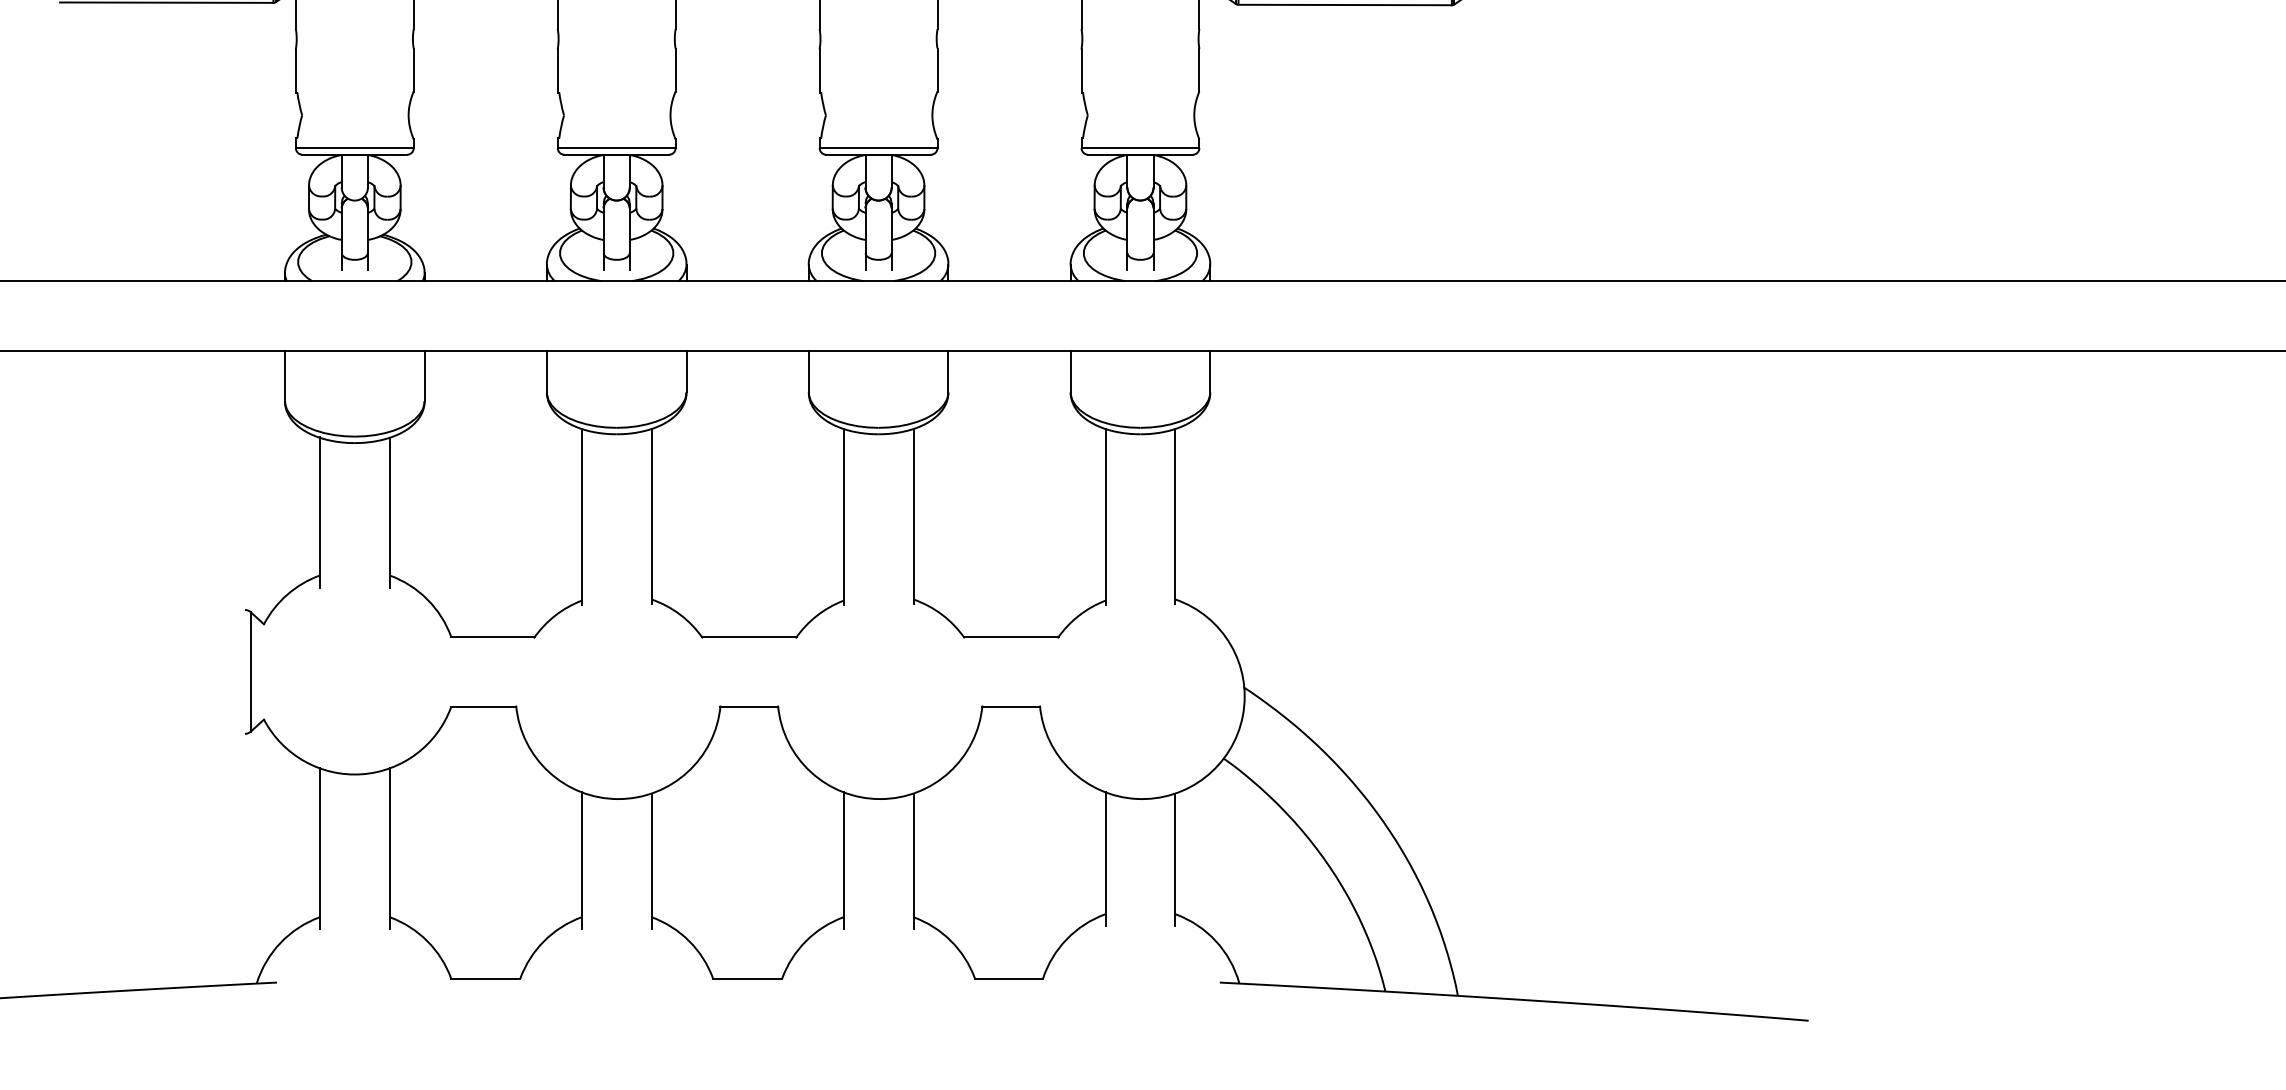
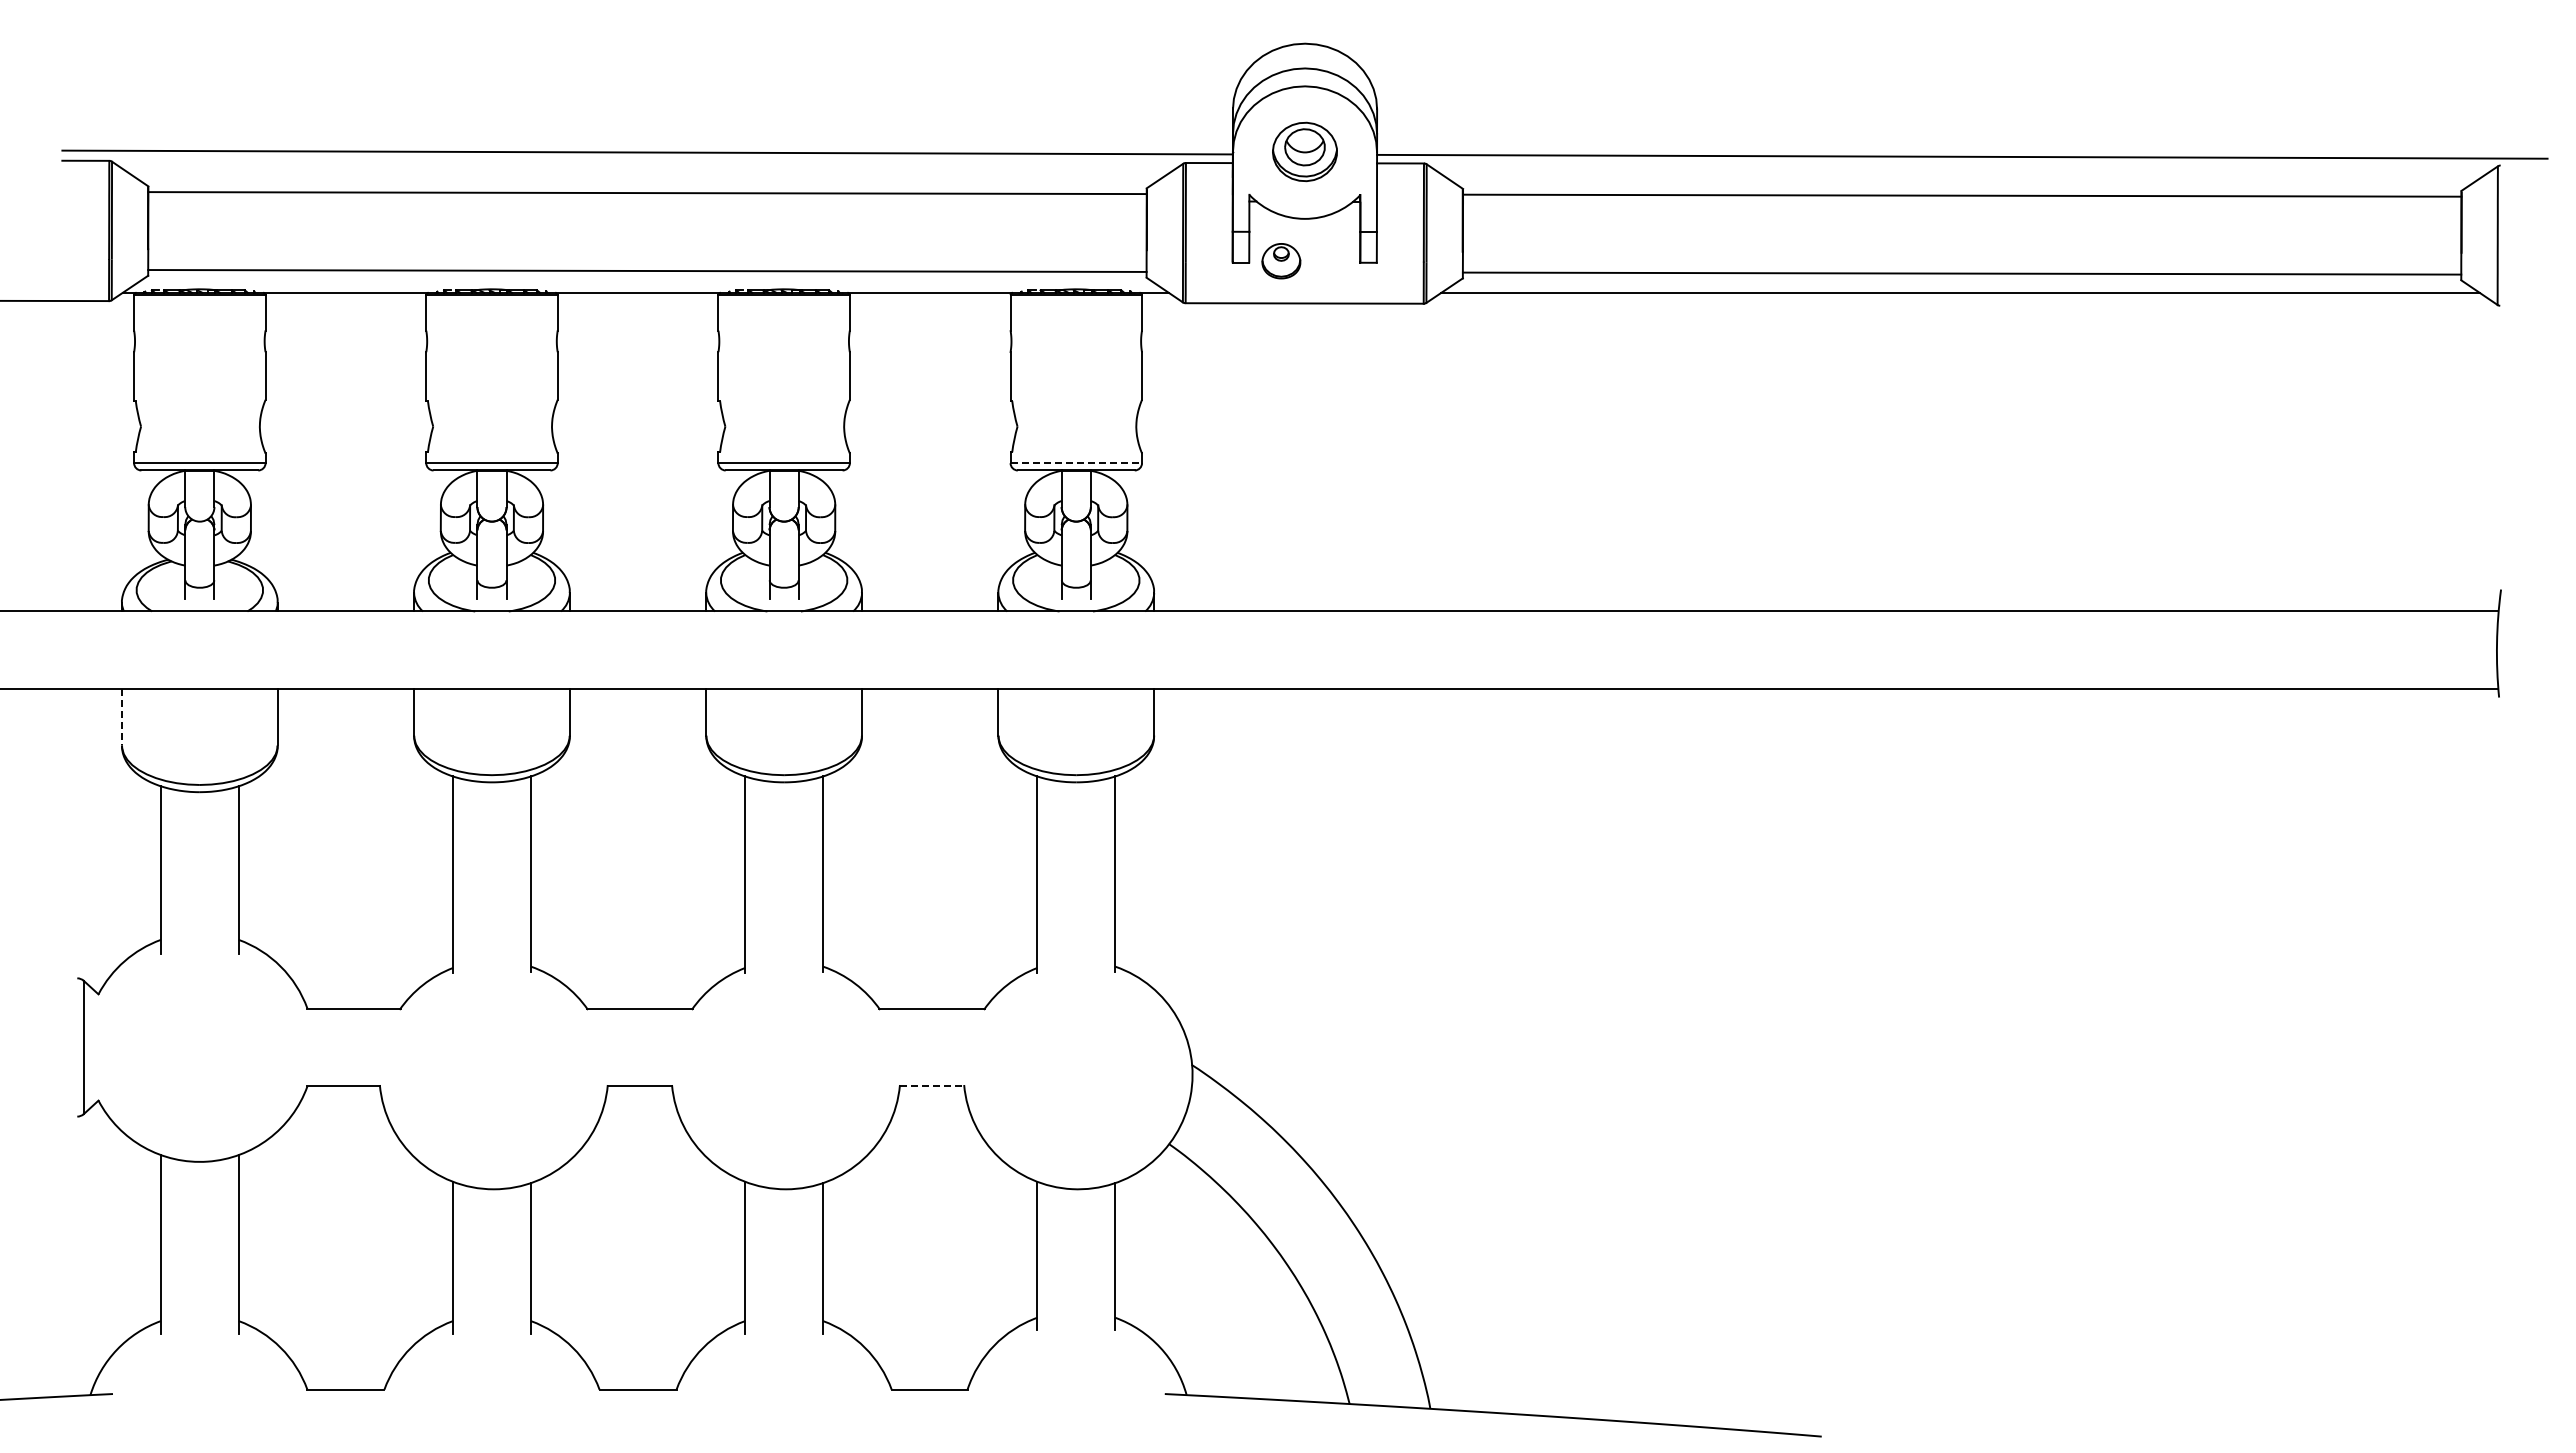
line: (1140, 148) -> (1076, 463), solid -> dashed
line: (284, 376) -> (121, 717), solid -> dashed
line: (1011, 706) -> (932, 1086), solid -> dashed

